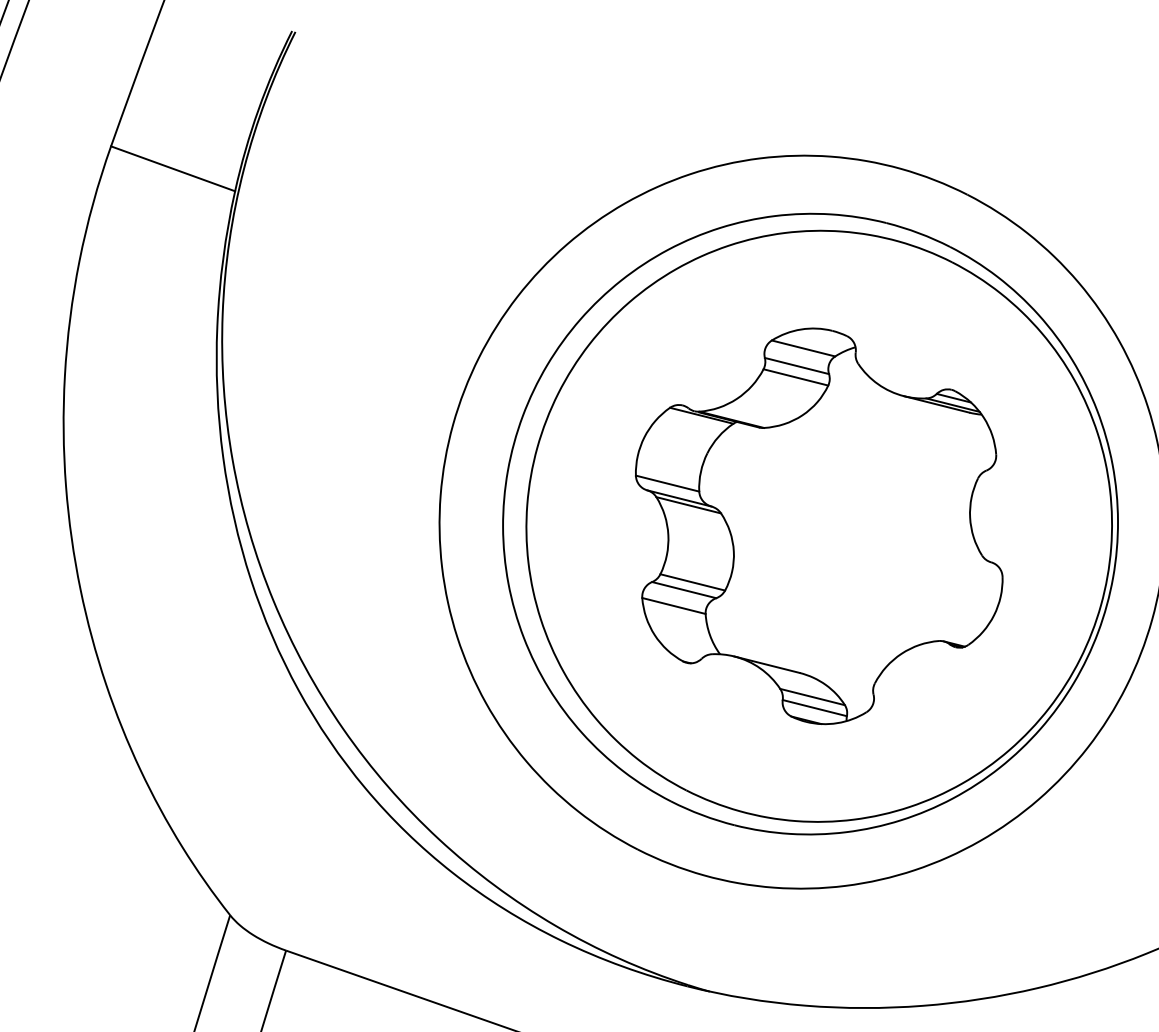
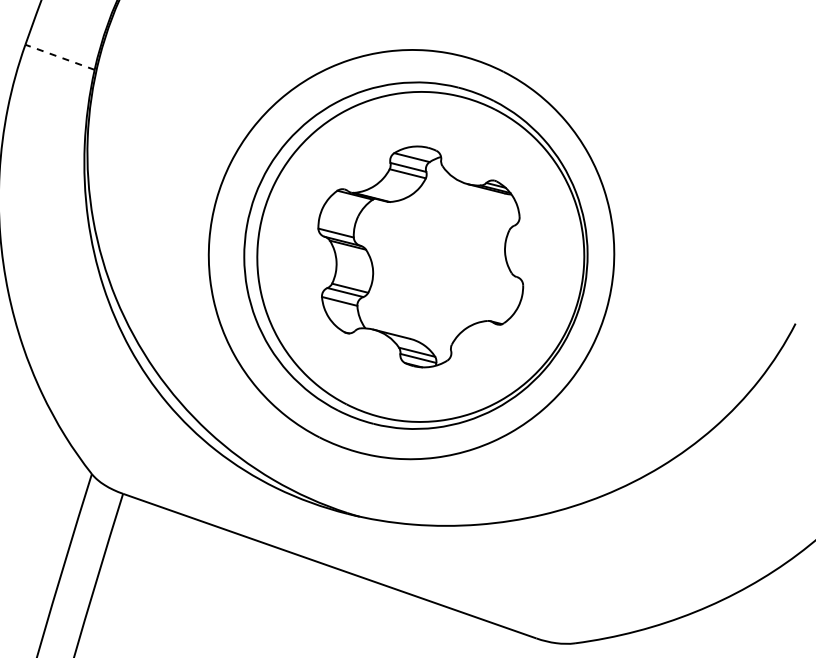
line: (173, 169) -> (60, 57), solid -> dashed

